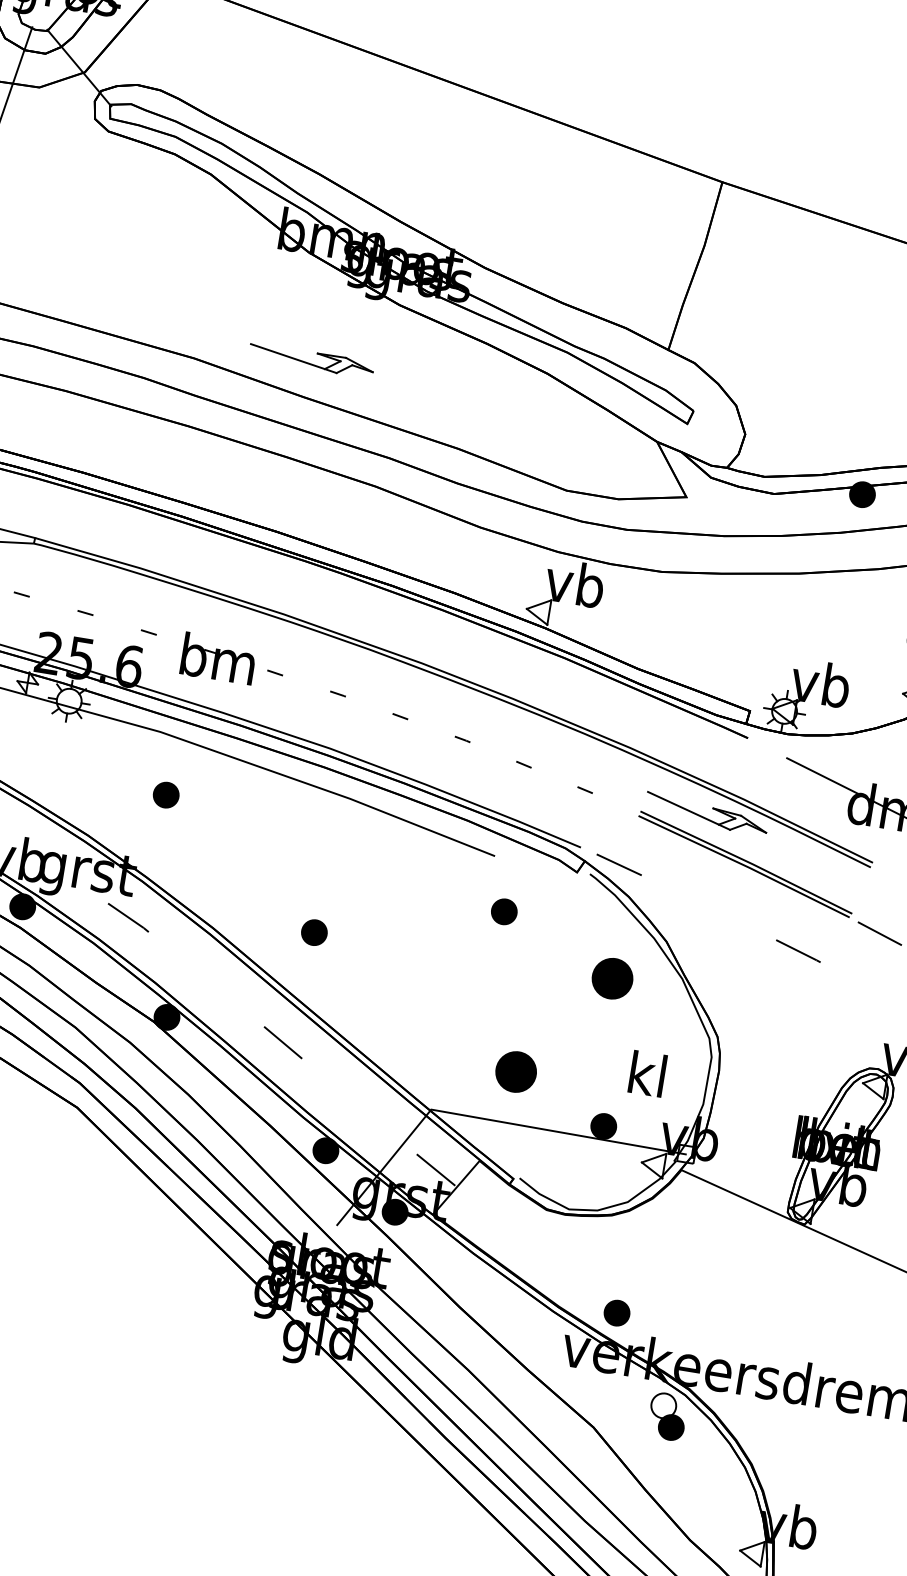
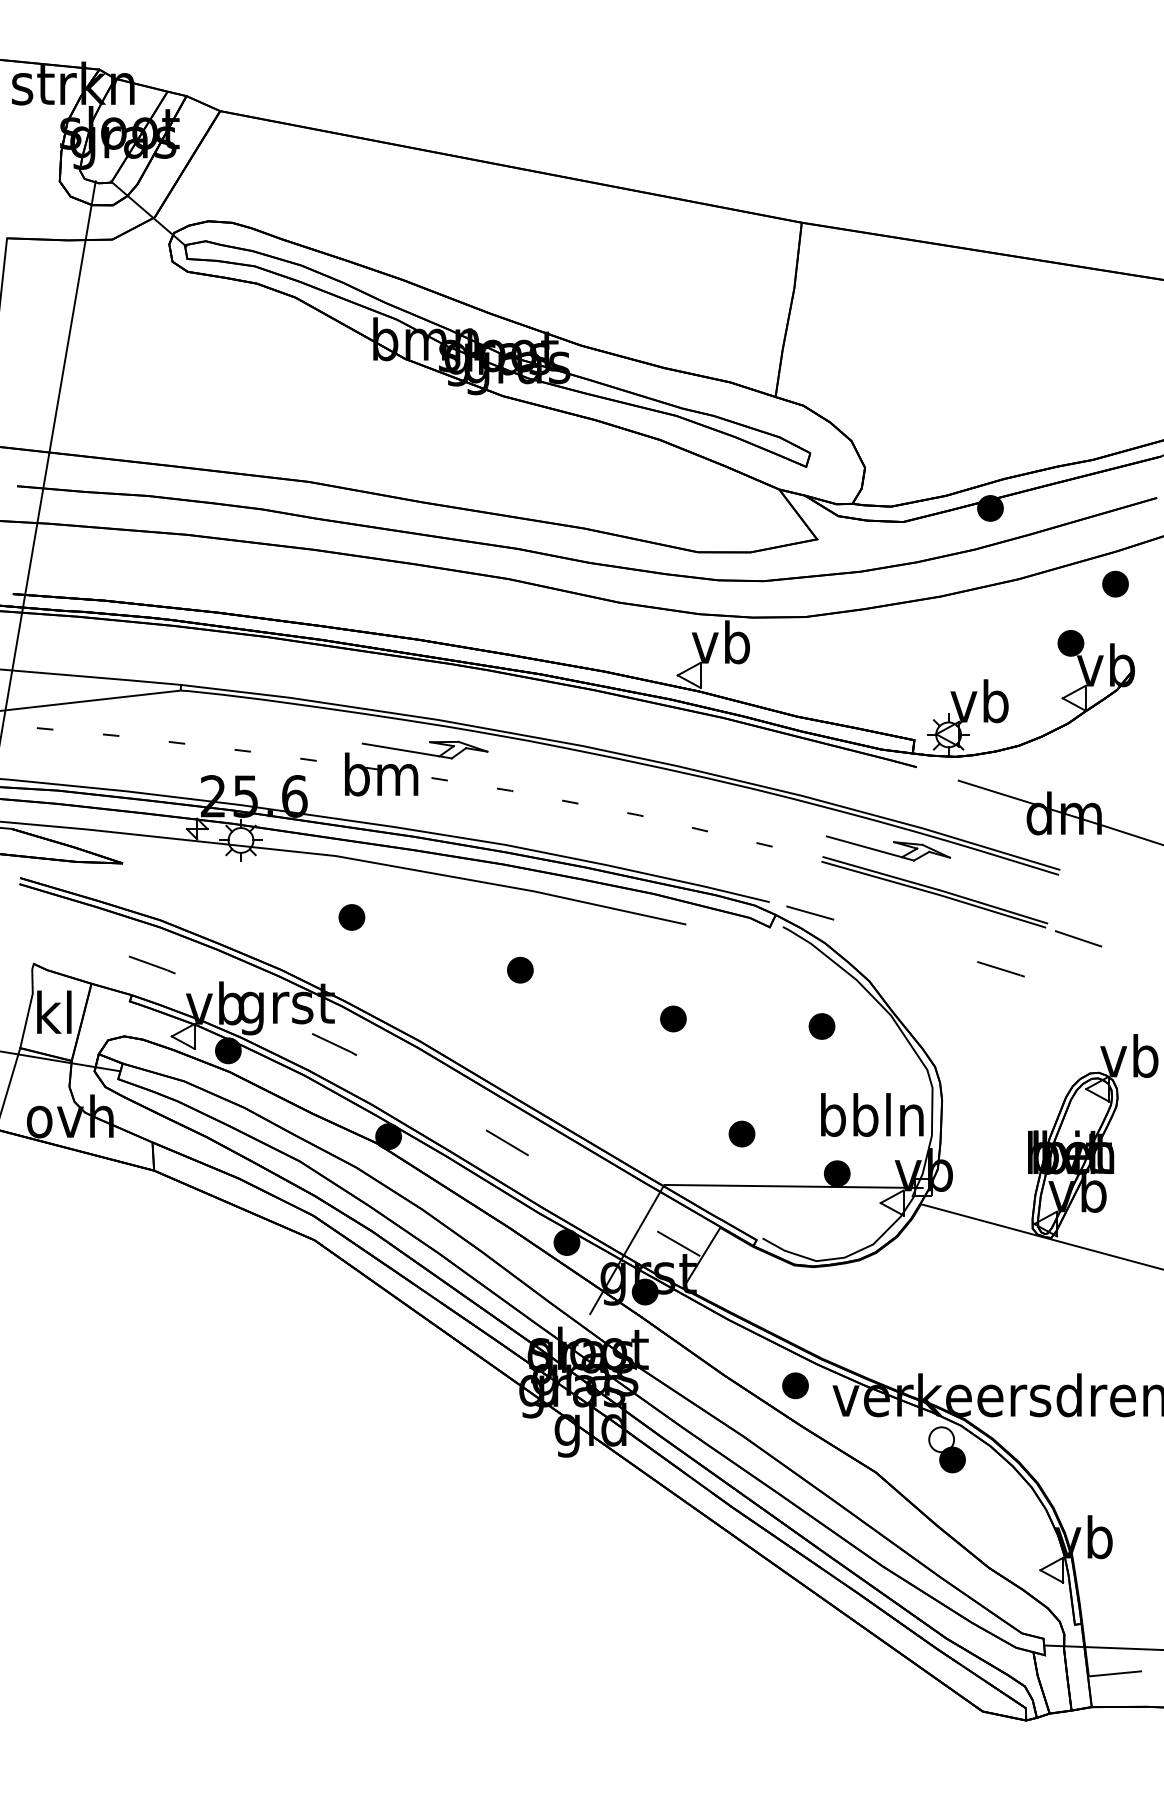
part: (311, 359) -> (424, 749), moved
part: (504, 911) -> (673, 1018), moved
part: (314, 931) -> (520, 969), moved
part: (612, 978) -> (821, 1026), size x0.62
part: (515, 1071) -> (741, 1133), size x0.62
text: (648, 1073) -> (872, 1114), kl -> bbln
part: (617, 1312) -> (795, 1385), moved

